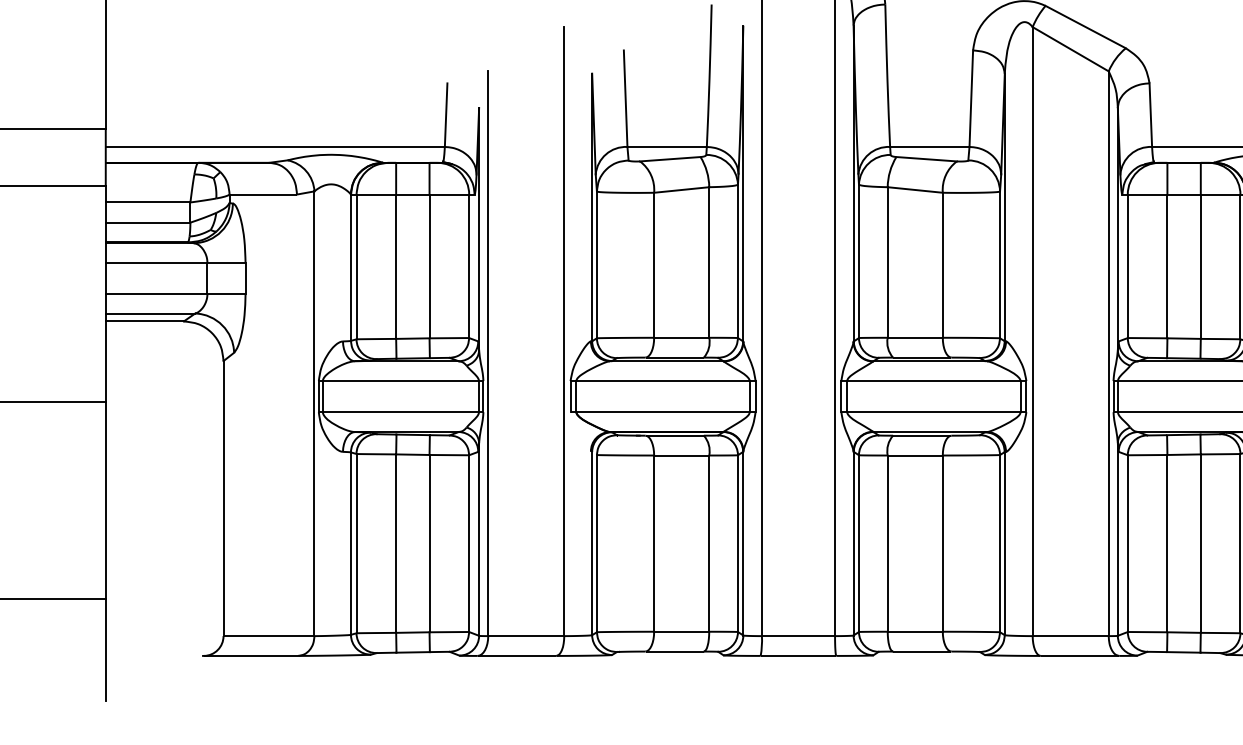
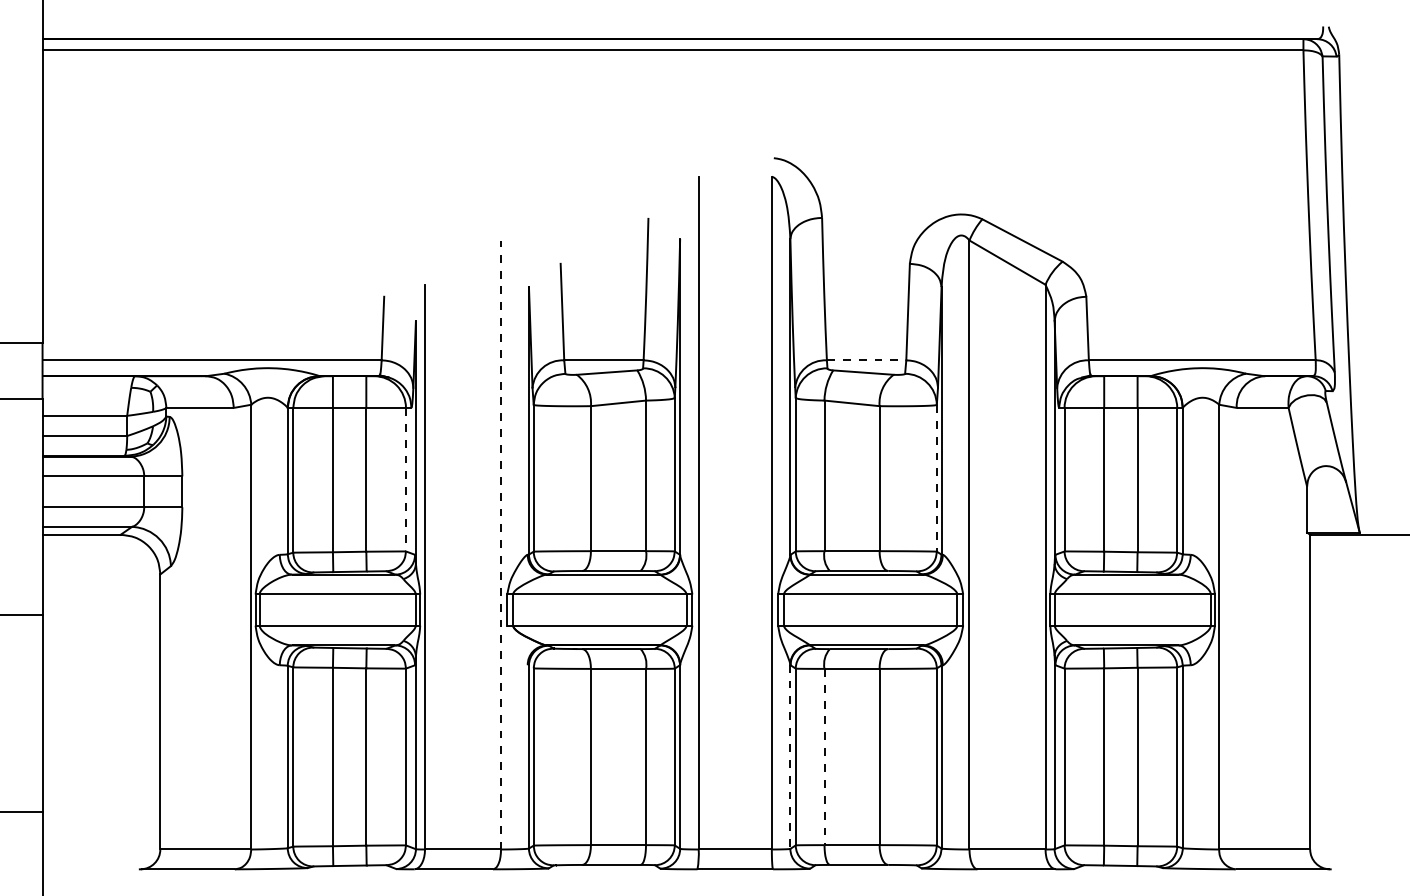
line: (929, 147) -> (866, 360), solid -> dashed
line: (999, 265) -> (936, 478), solid -> dashed
line: (468, 266) -> (405, 479), solid -> dashed
line: (564, 331) -> (501, 544), solid -> dashed
line: (853, 544) -> (790, 757), solid -> dashed
line: (887, 544) -> (824, 757), solid -> dashed

